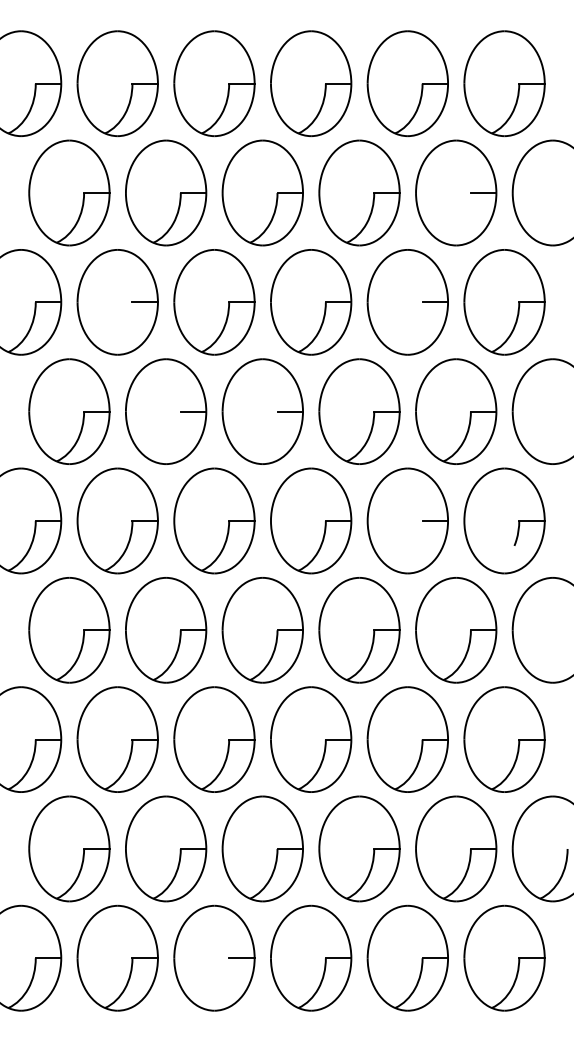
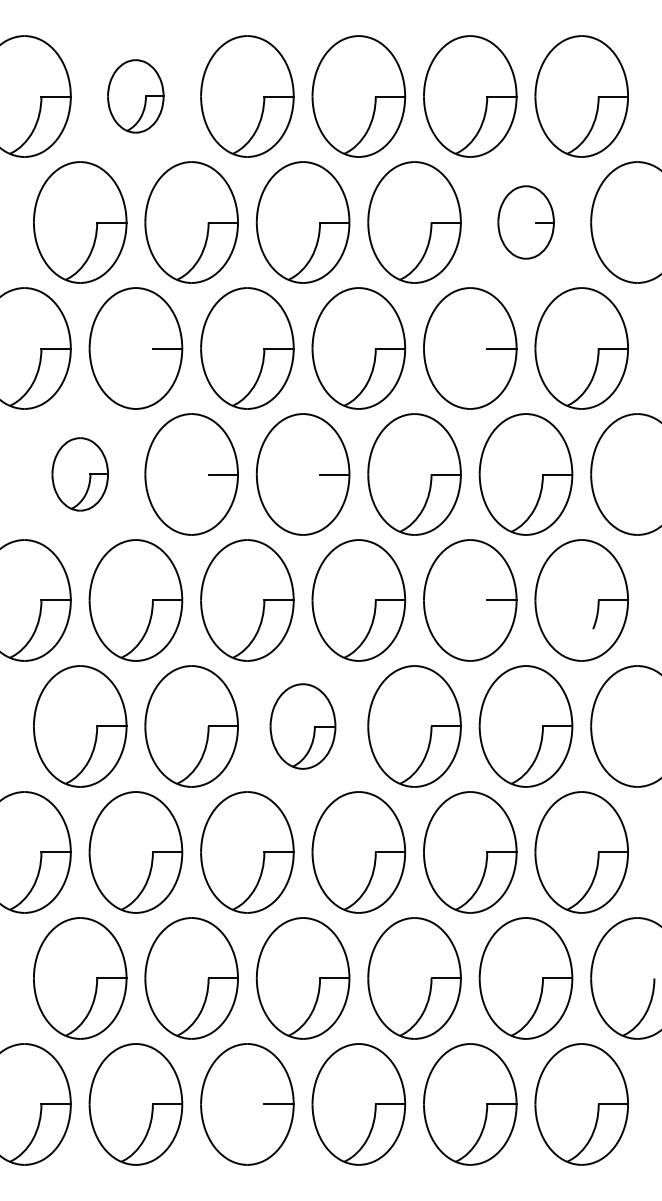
part: (117, 83) -> (135, 96), size x0.6
part: (456, 192) -> (526, 221), size x0.6
part: (69, 411) -> (80, 474), size x0.6
part: (262, 630) -> (302, 726), size x0.7

